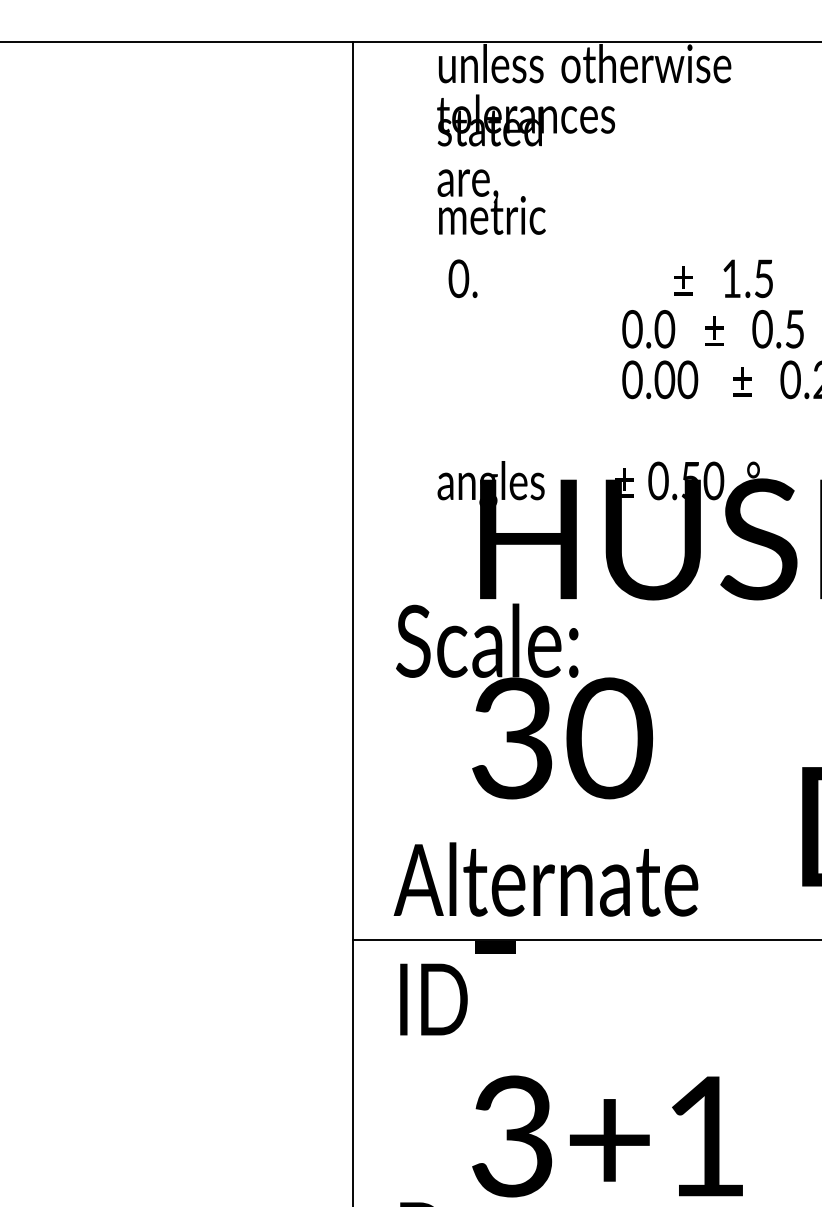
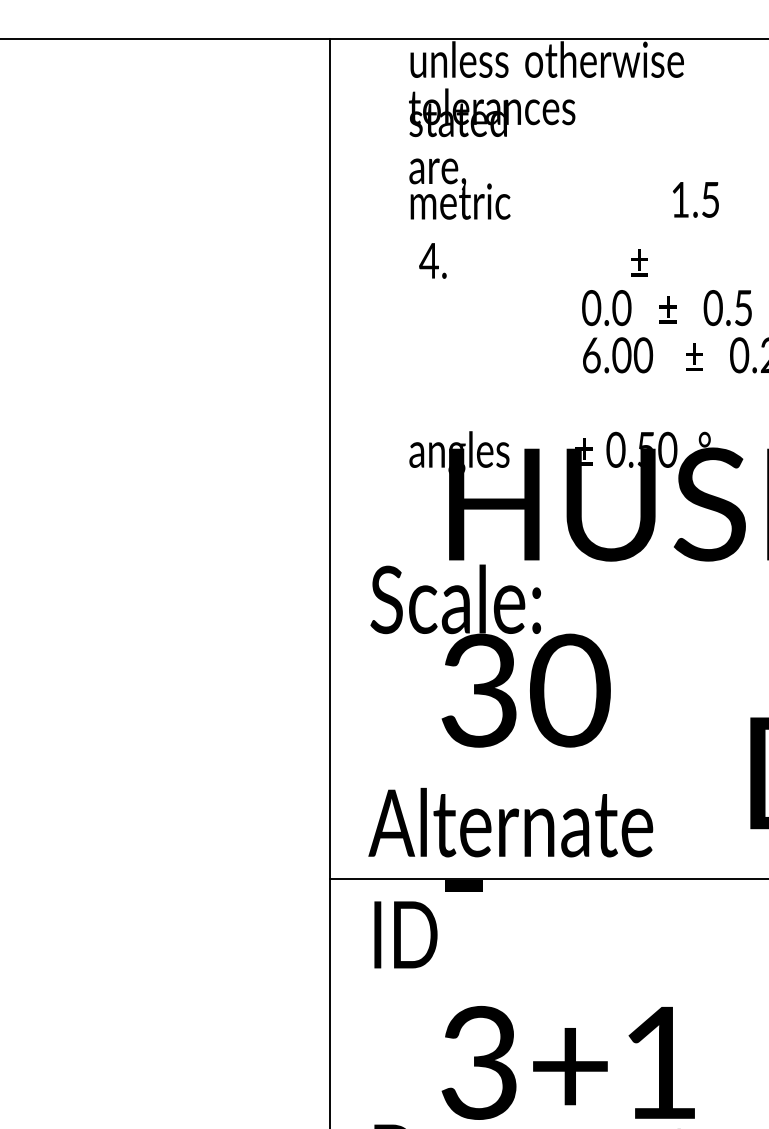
text: (458, 278) -> (428, 260), 0. -> 4.
text: (747, 278) -> (695, 199), moved
text: (632, 380) -> (591, 355), 0.00 -> 6.00

